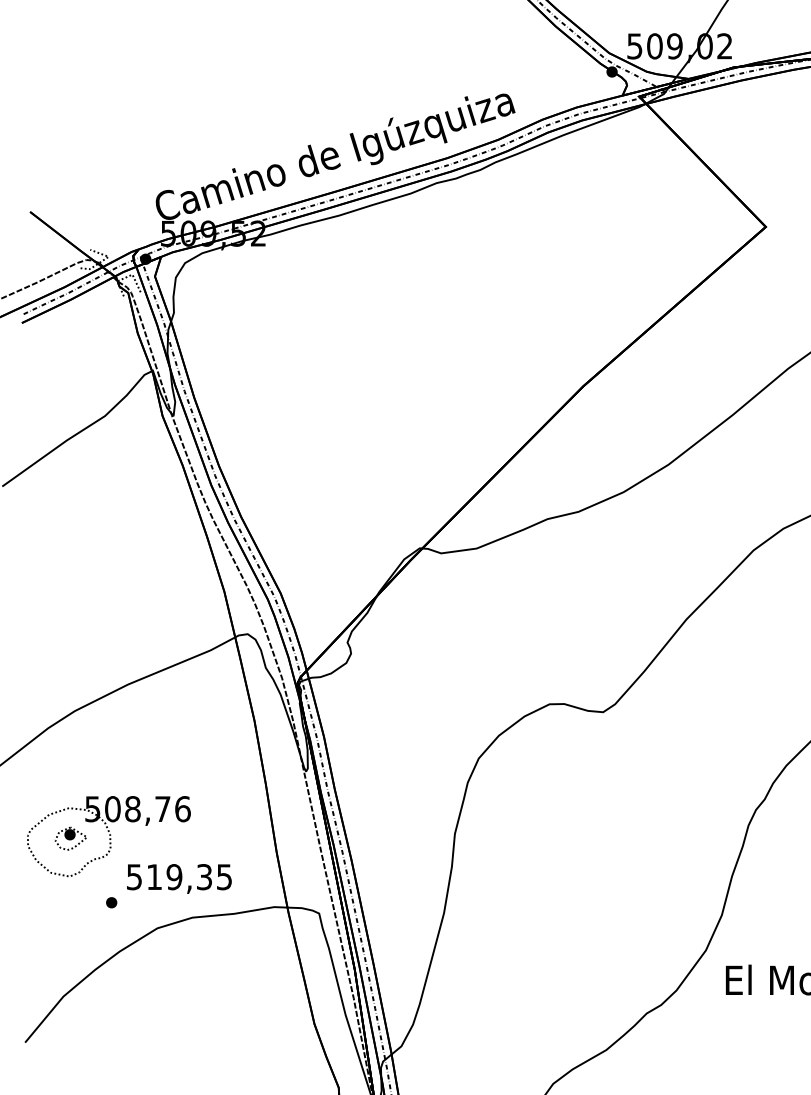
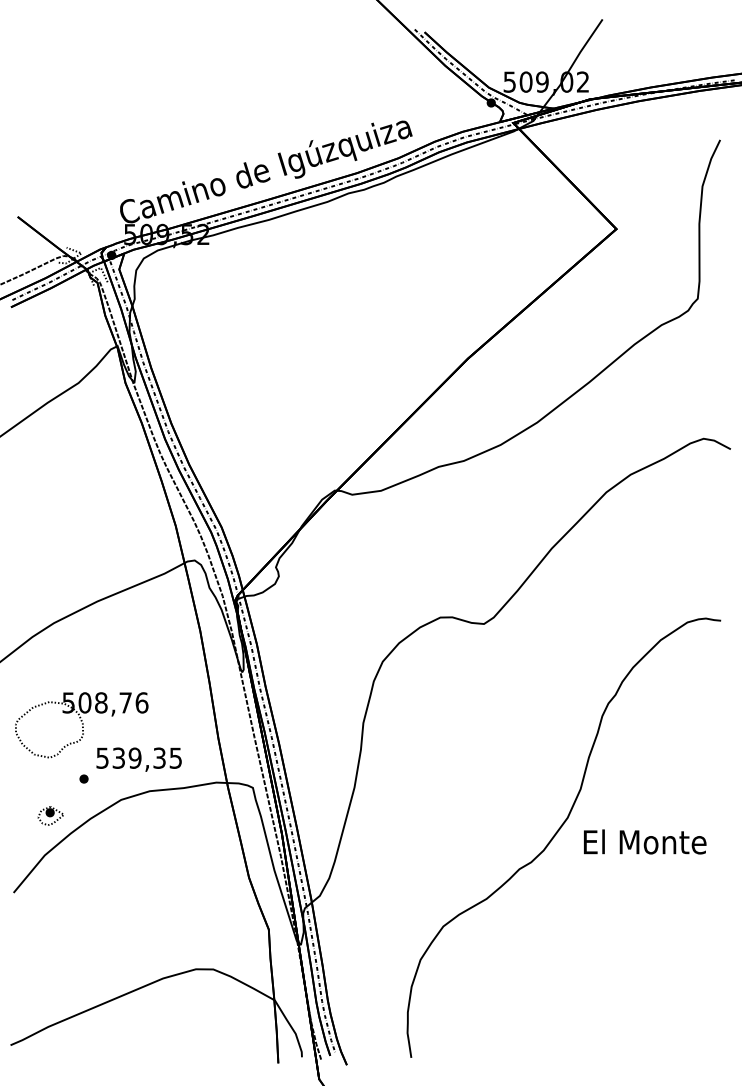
part: (70, 838) -> (50, 815), moved
text: (154, 876) -> (118, 757), 519,35 -> 539,35

